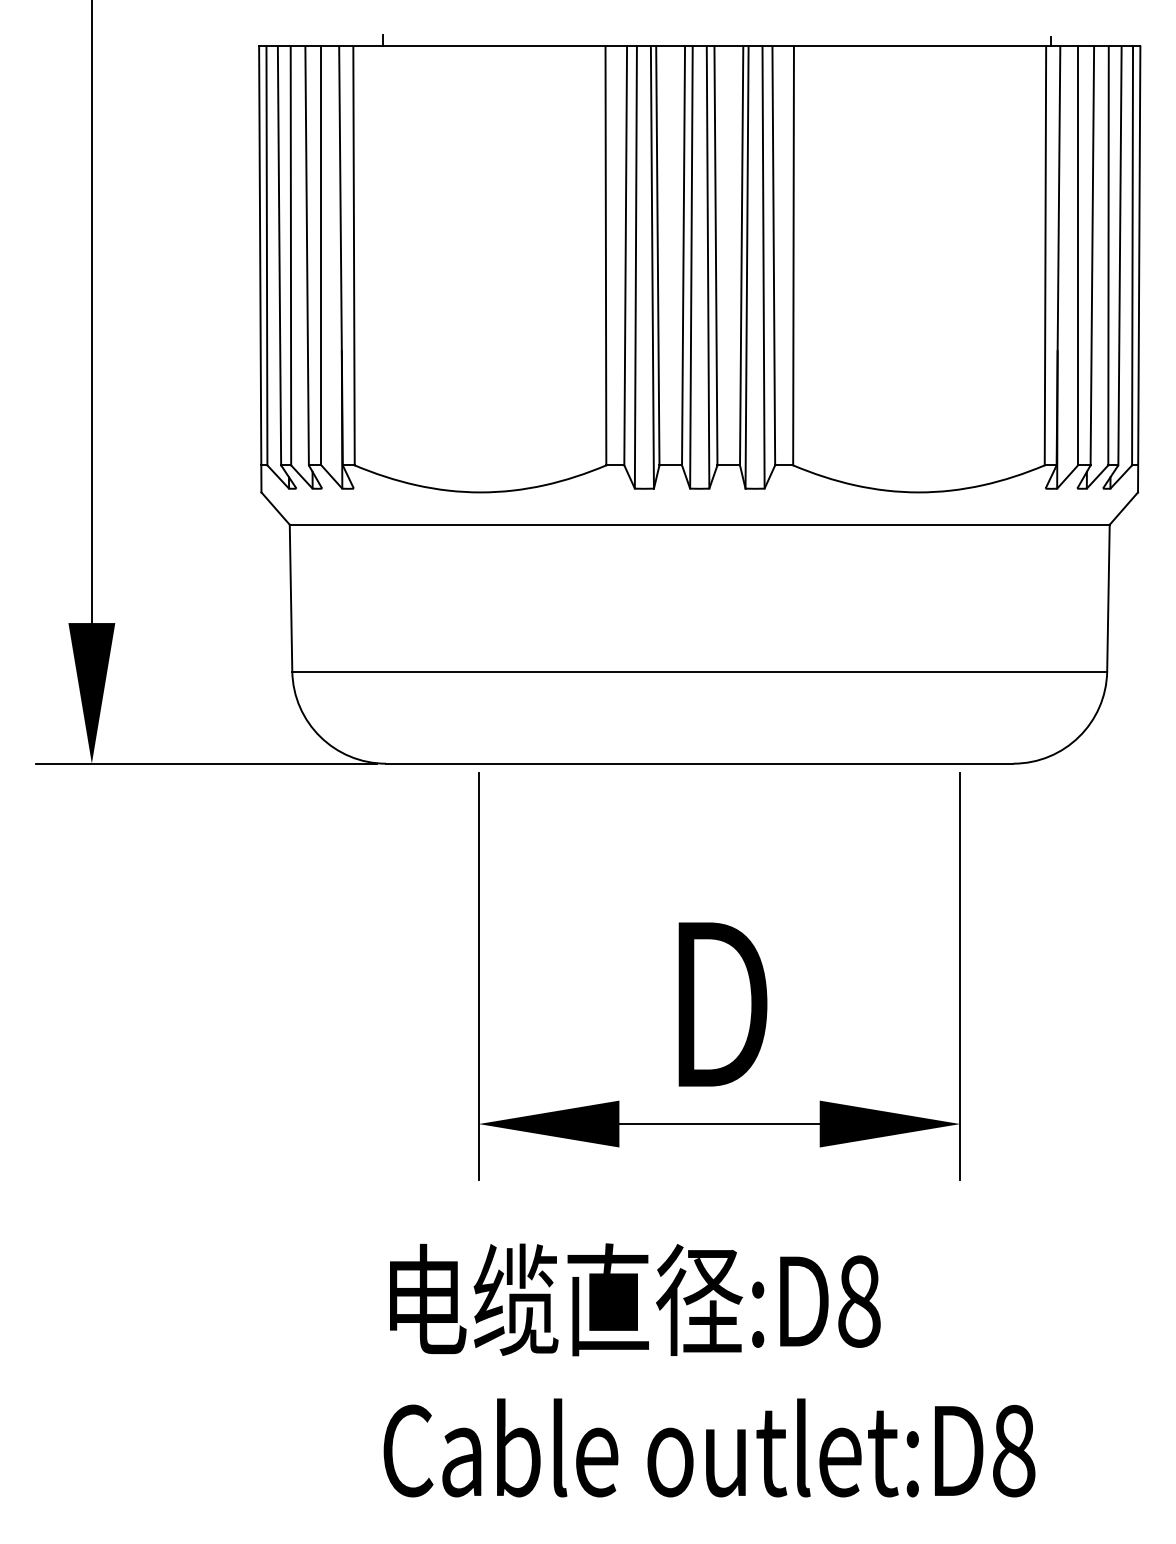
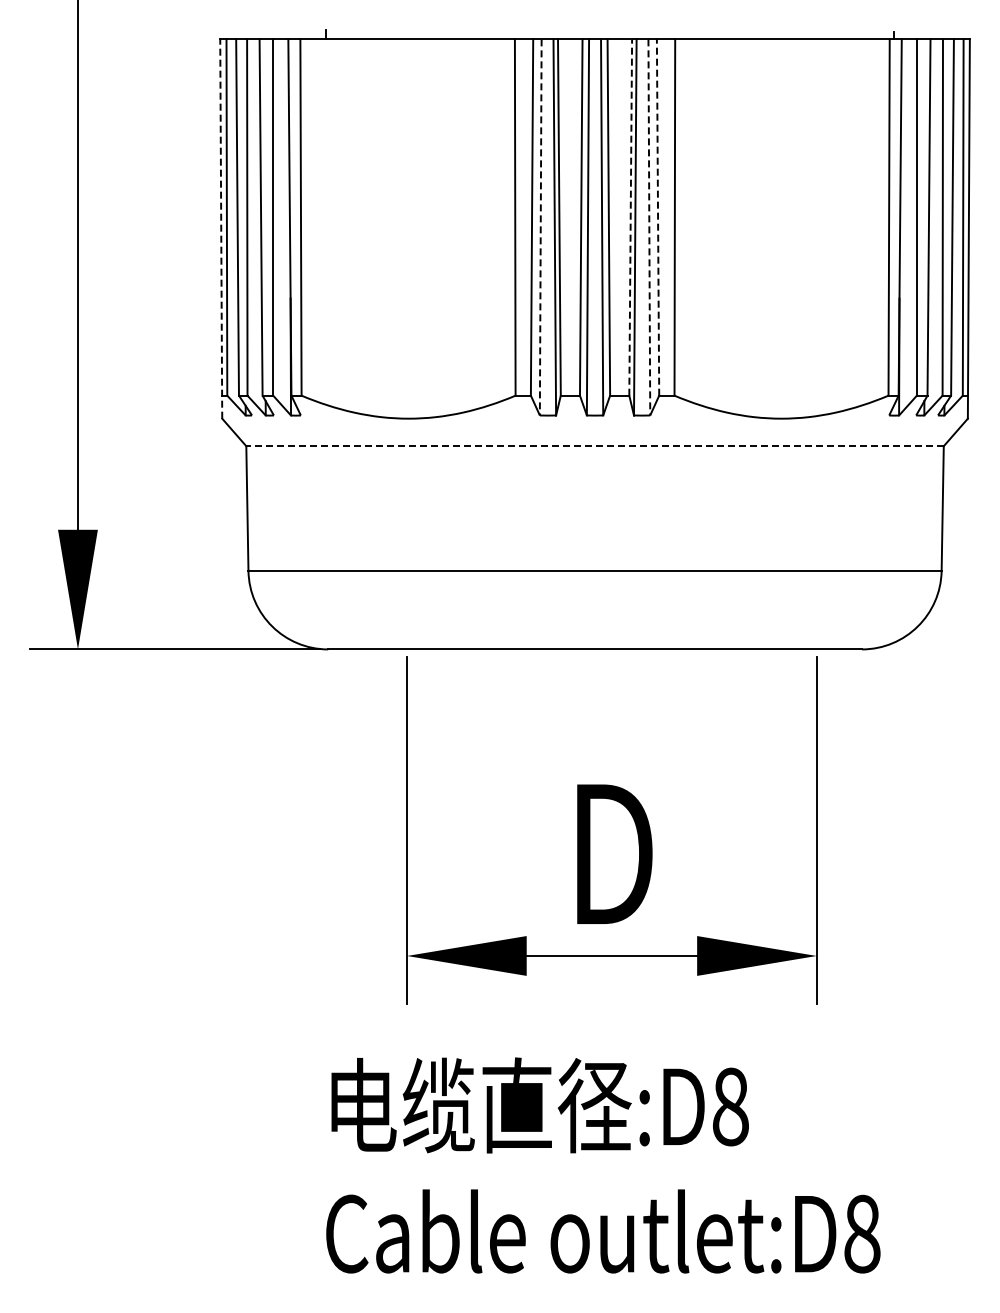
line: (741, 255) -> (630, 217), solid -> dashed
line: (774, 255) -> (658, 217), solid -> dashed
line: (635, 267) -> (540, 227), solid -> dashed
line: (763, 267) -> (649, 227), solid -> dashed
line: (260, 270) -> (221, 229), solid -> dashed
line: (700, 525) -> (595, 446), solid -> dashed

